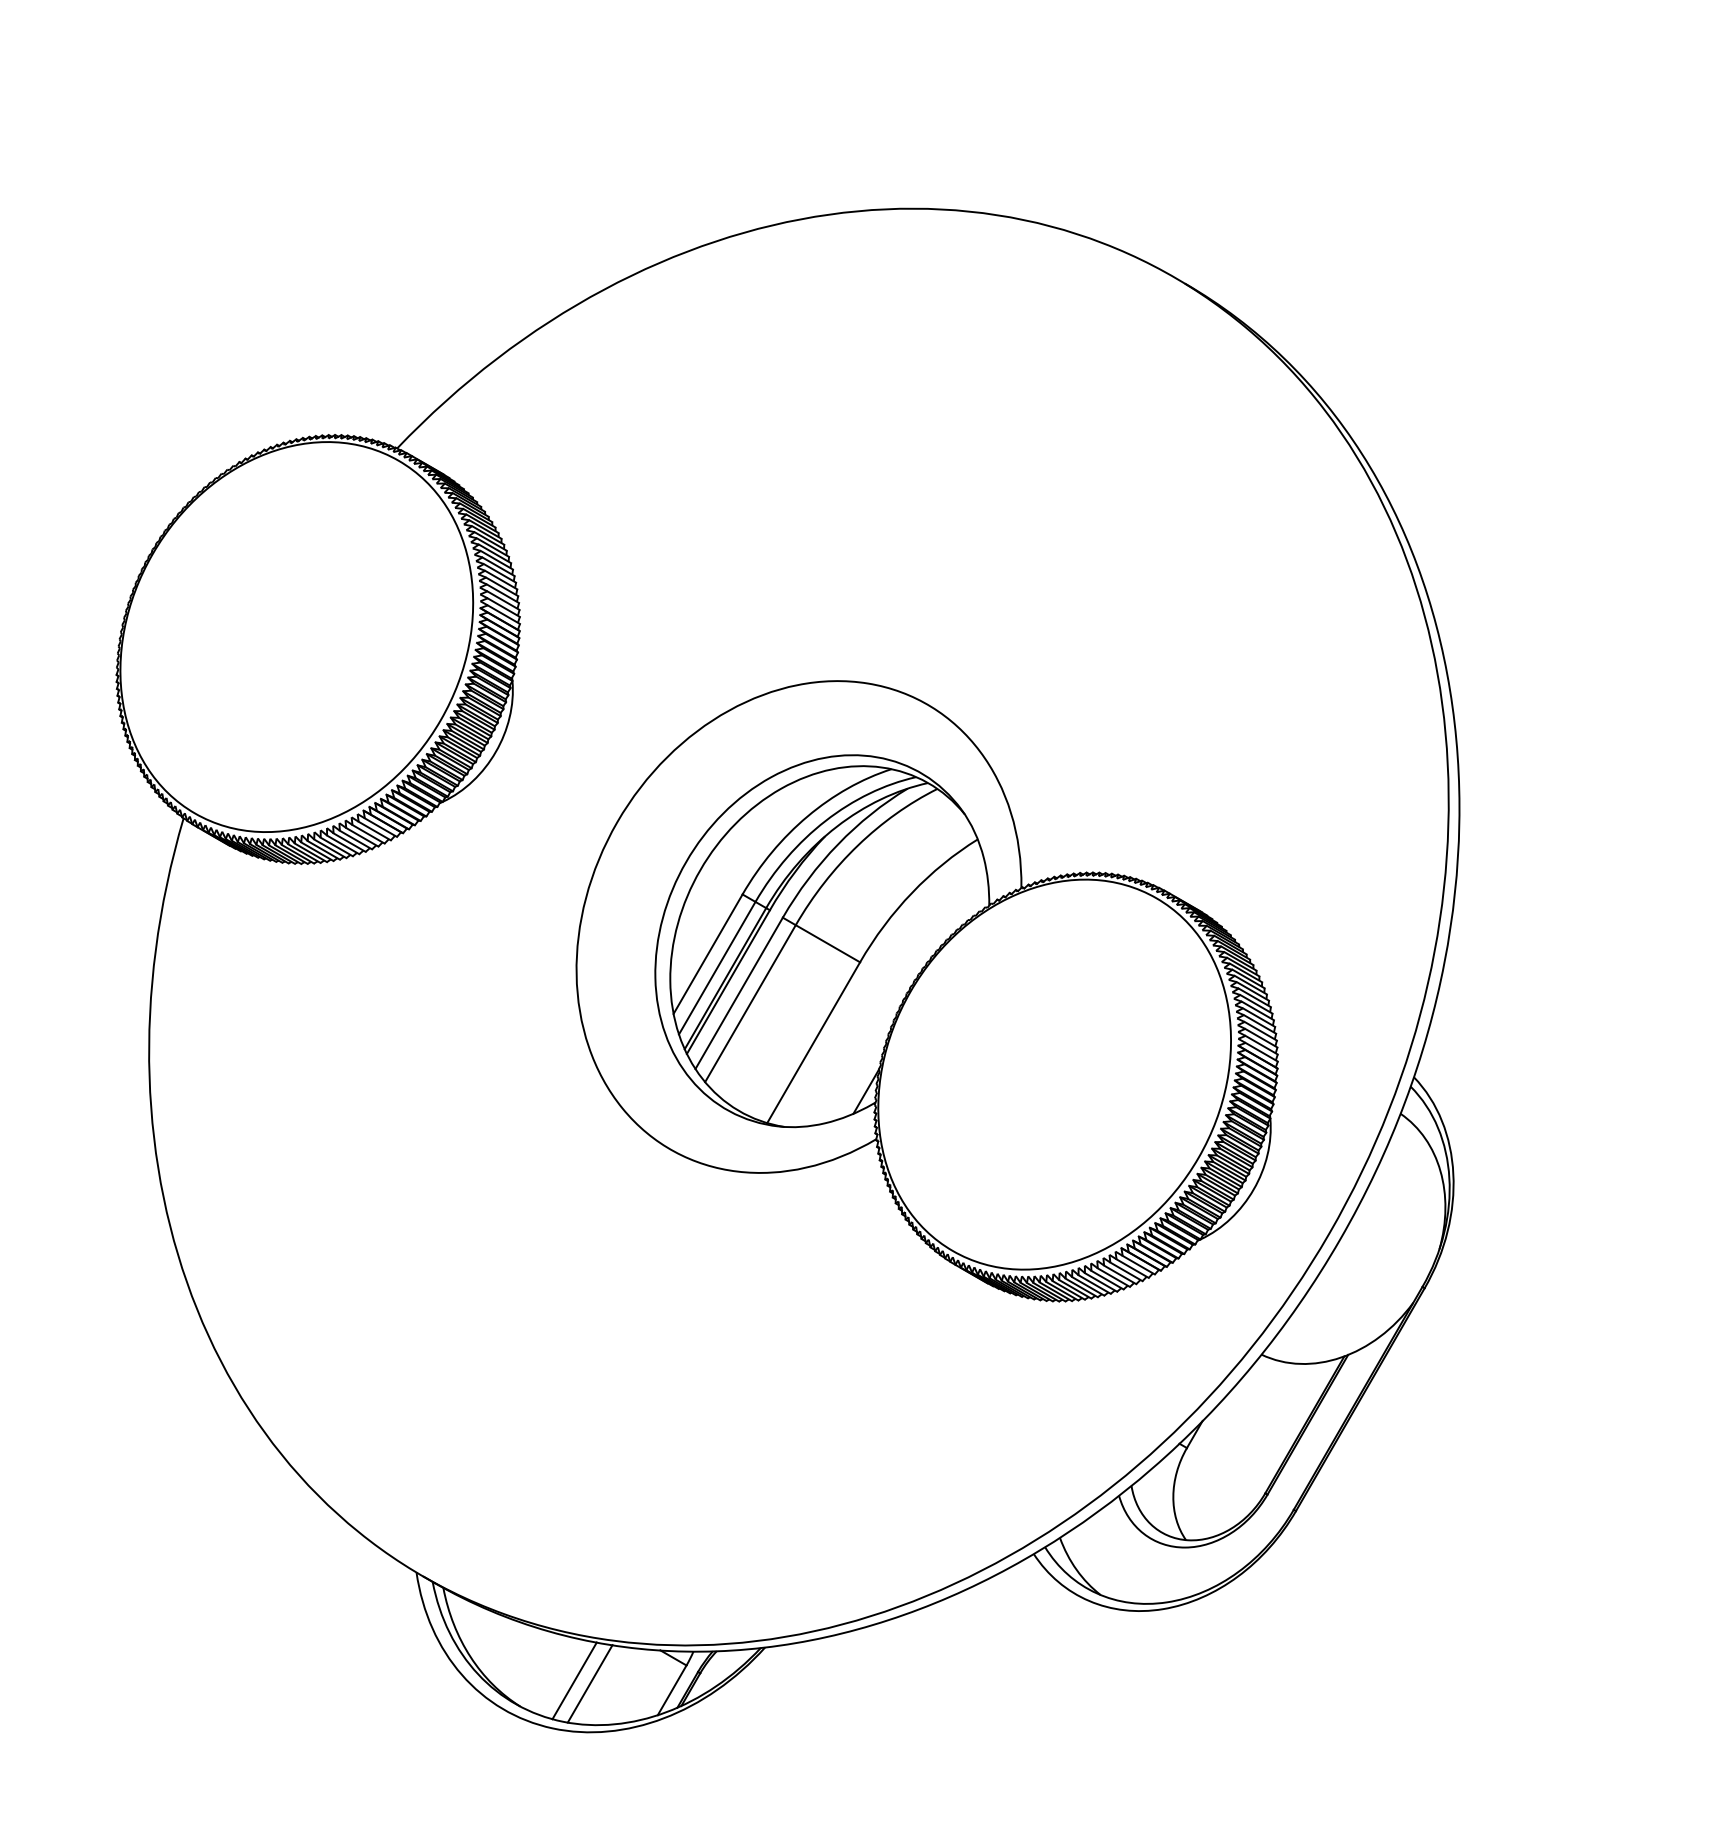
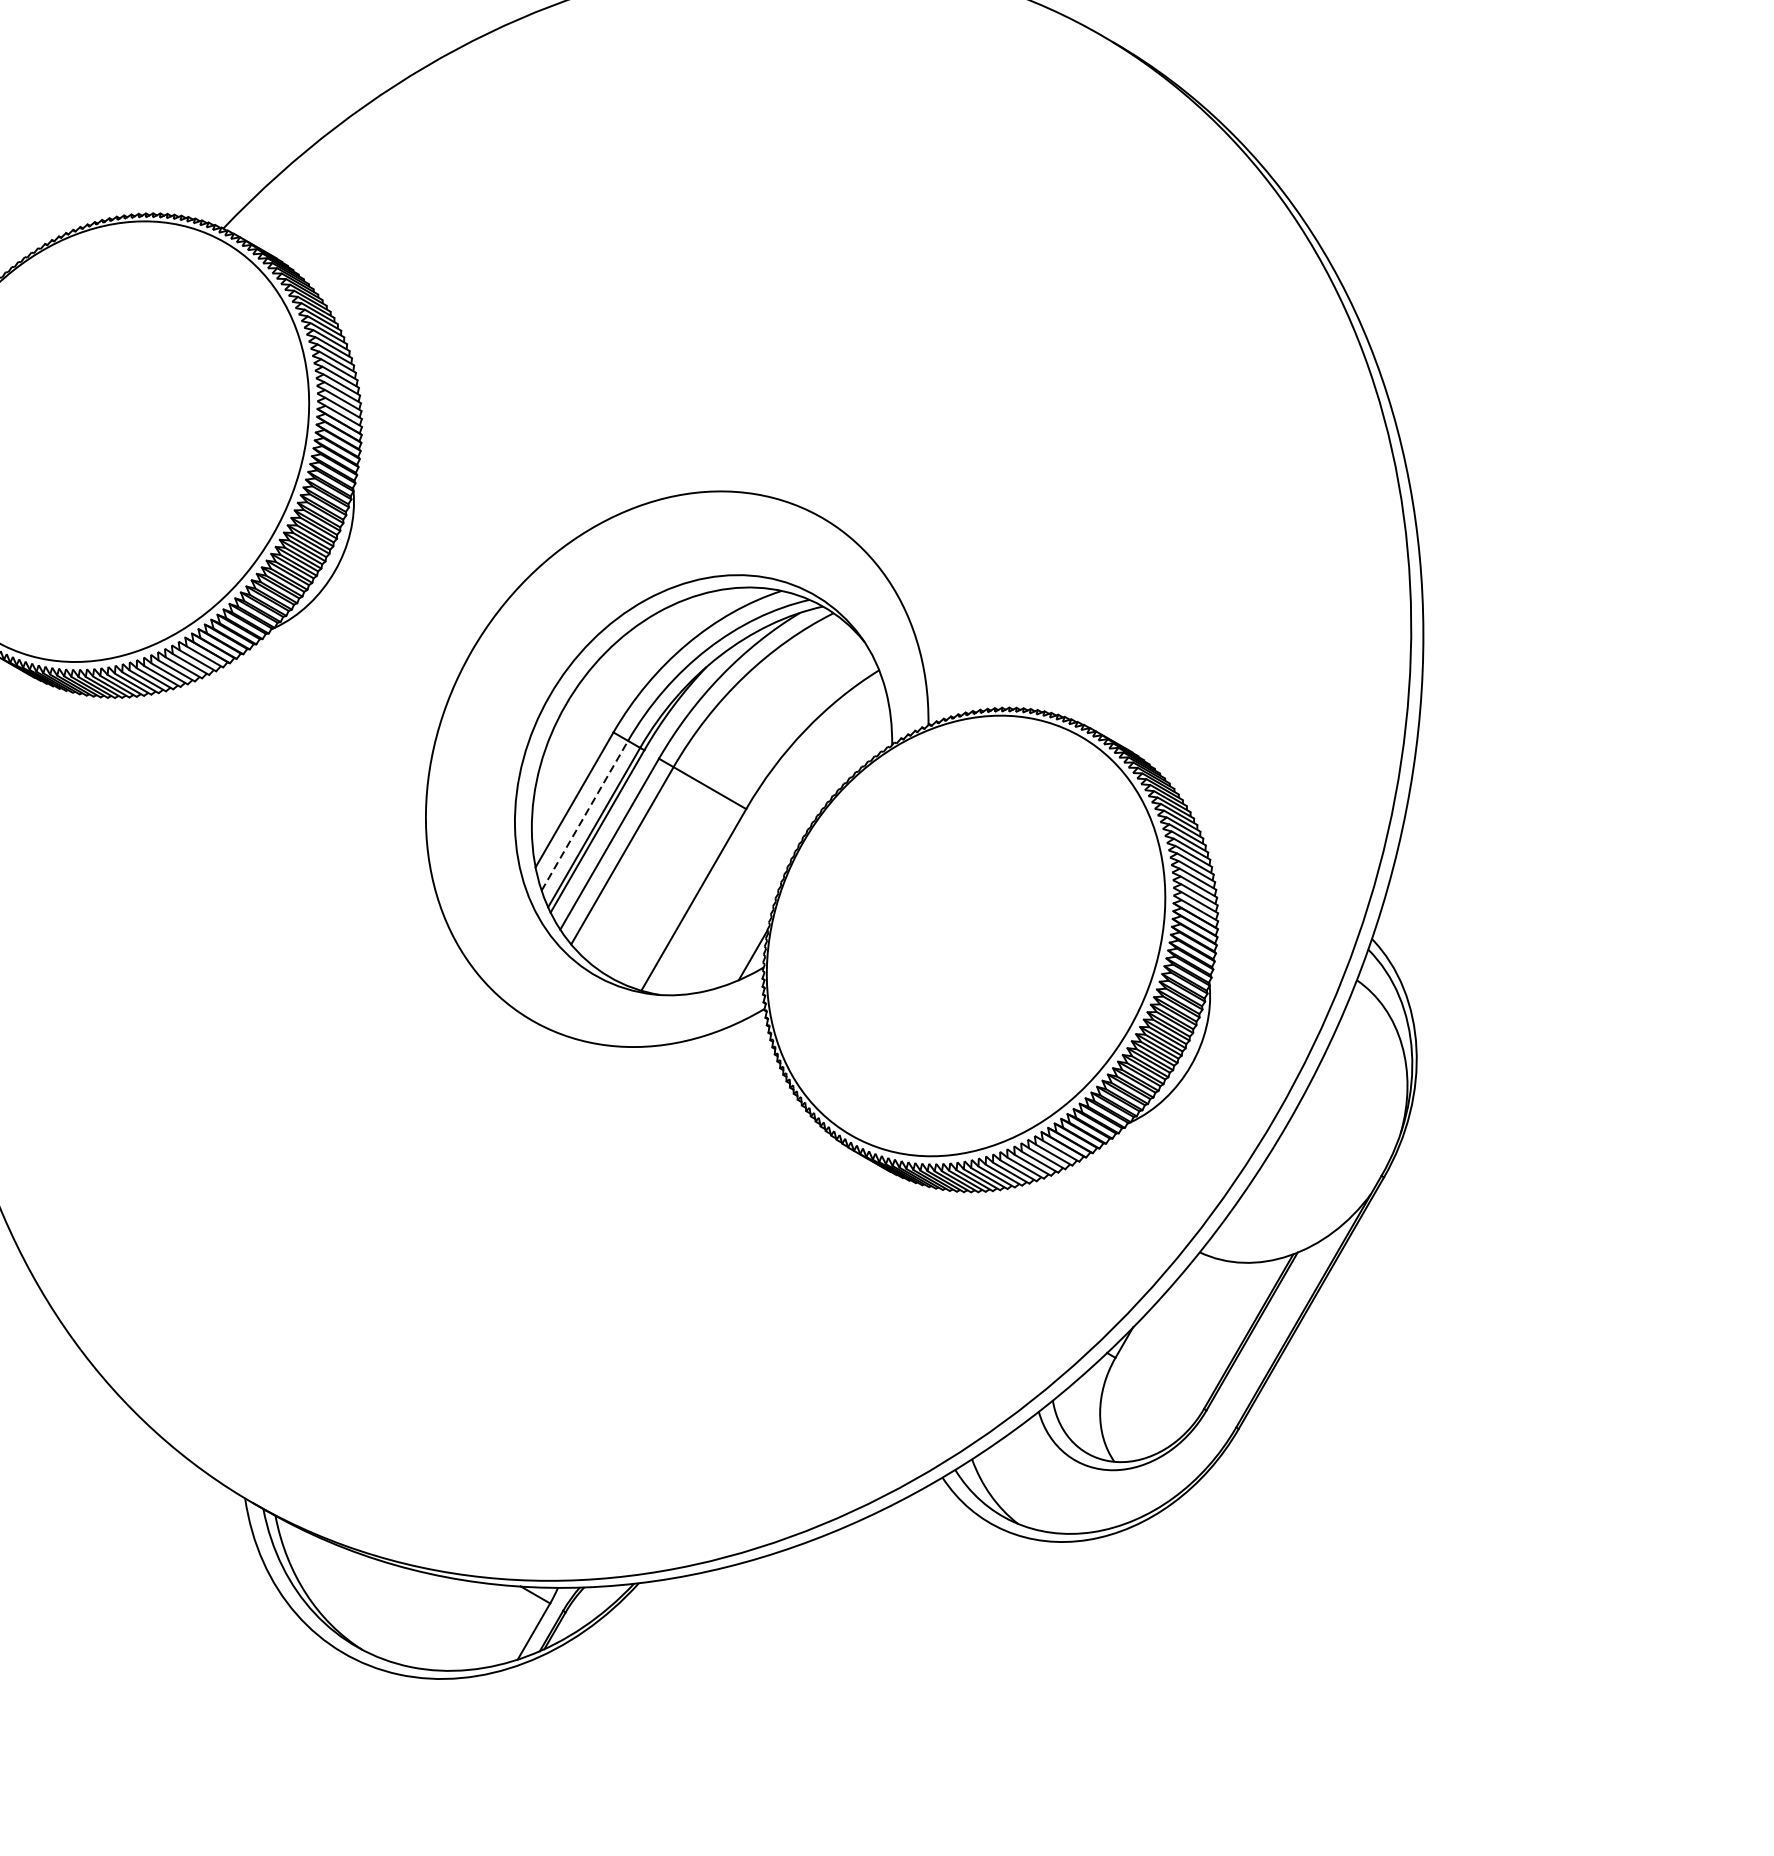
line: (717, 968) -> (585, 816), solid -> dashed
line: (574, 1680) -> (423, 1620), removed
line: (589, 1683) -> (440, 1623), removed

